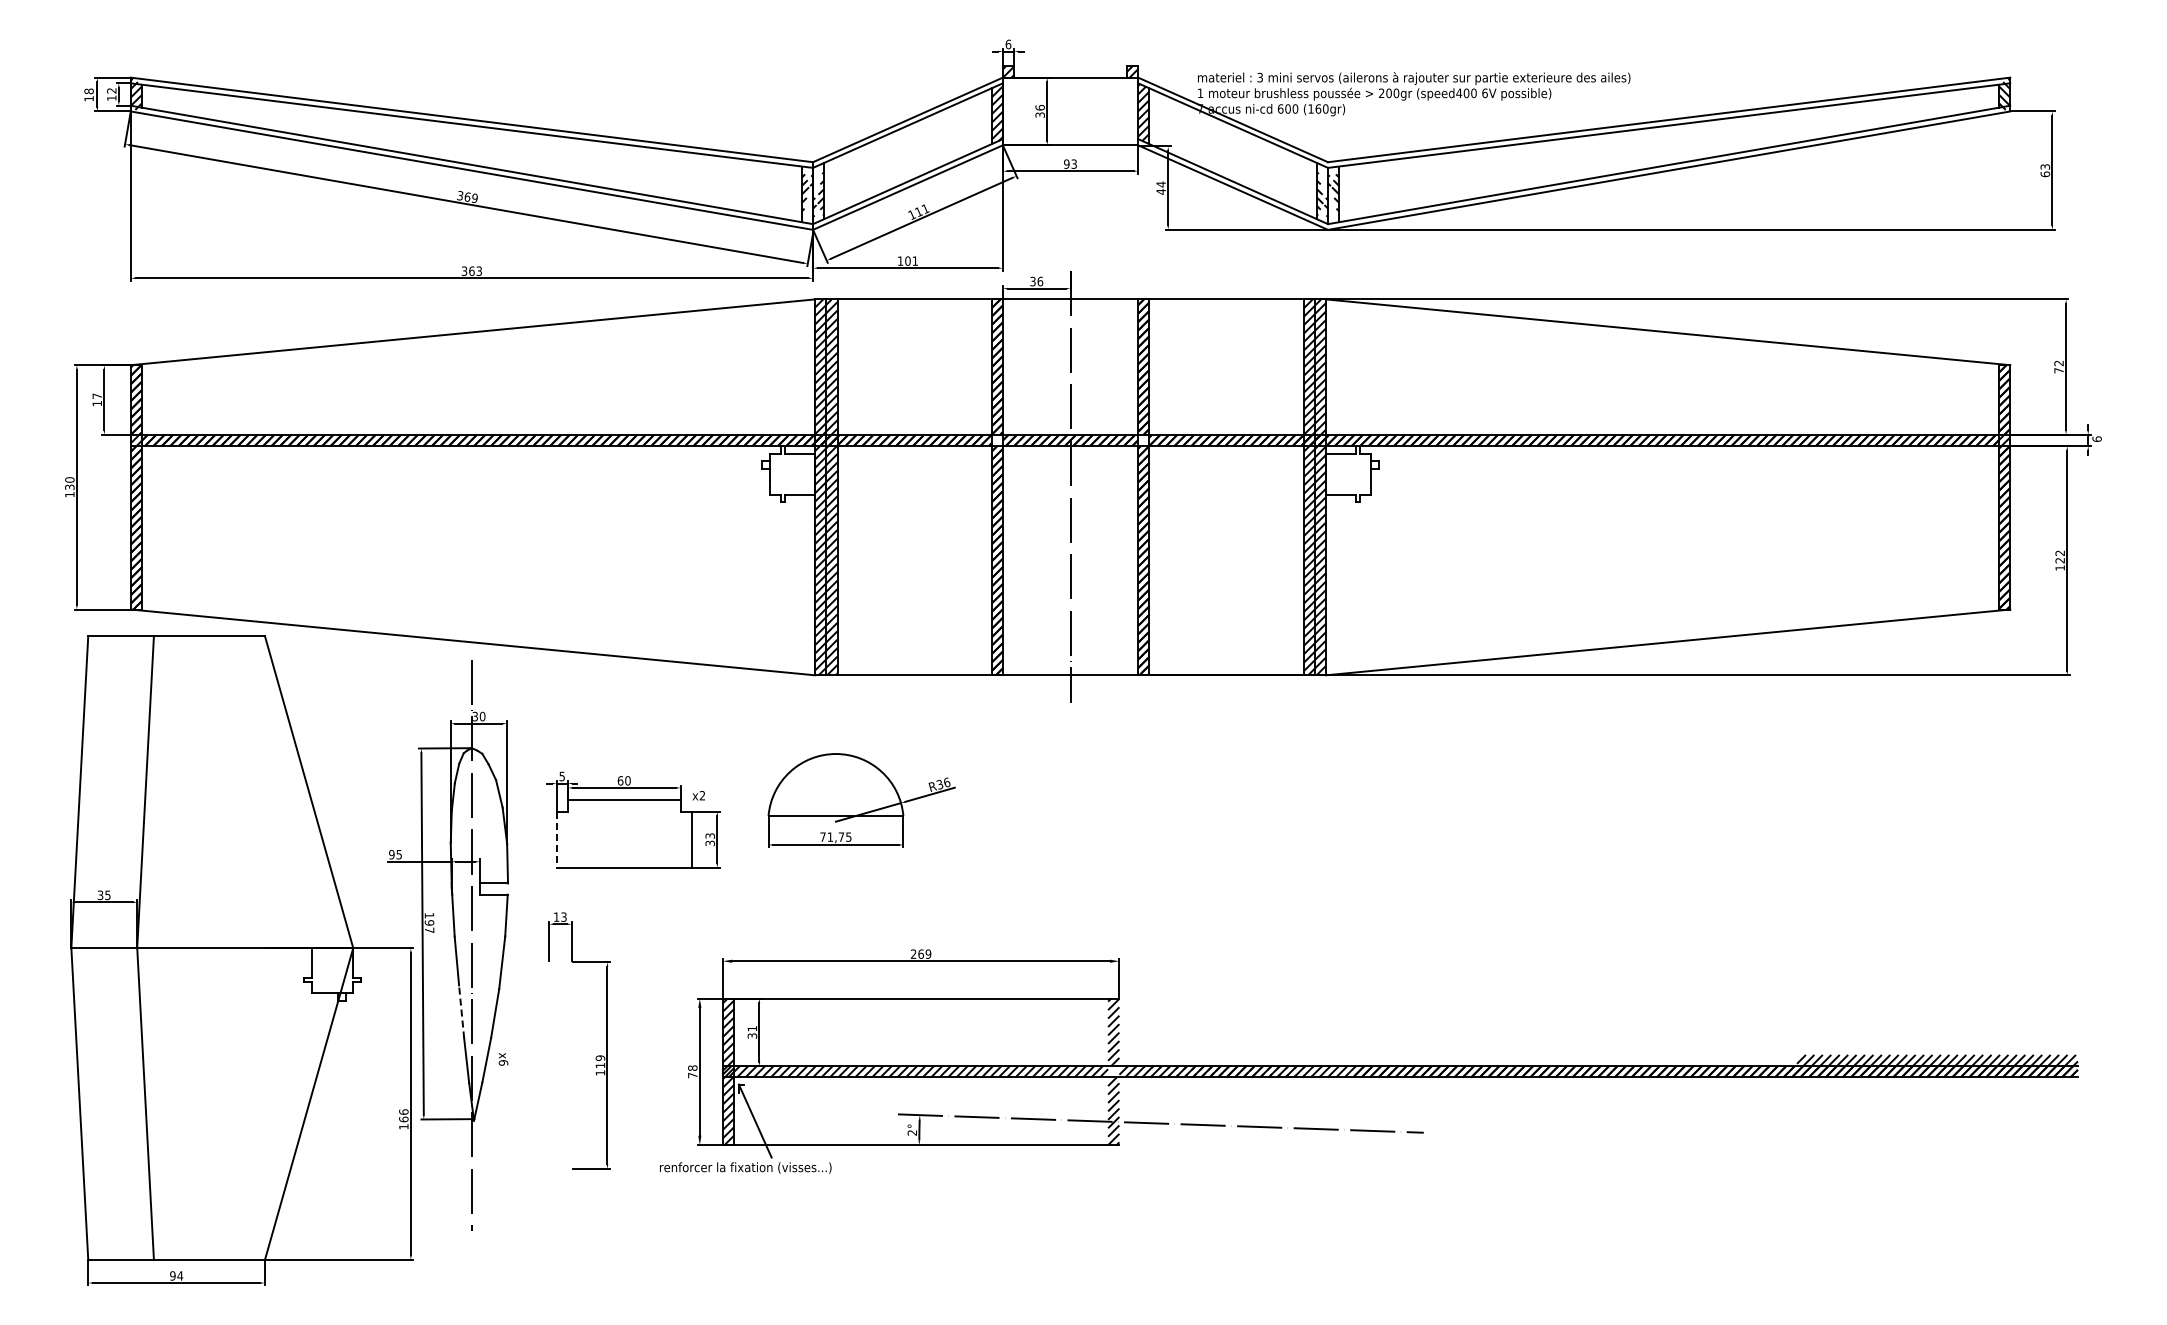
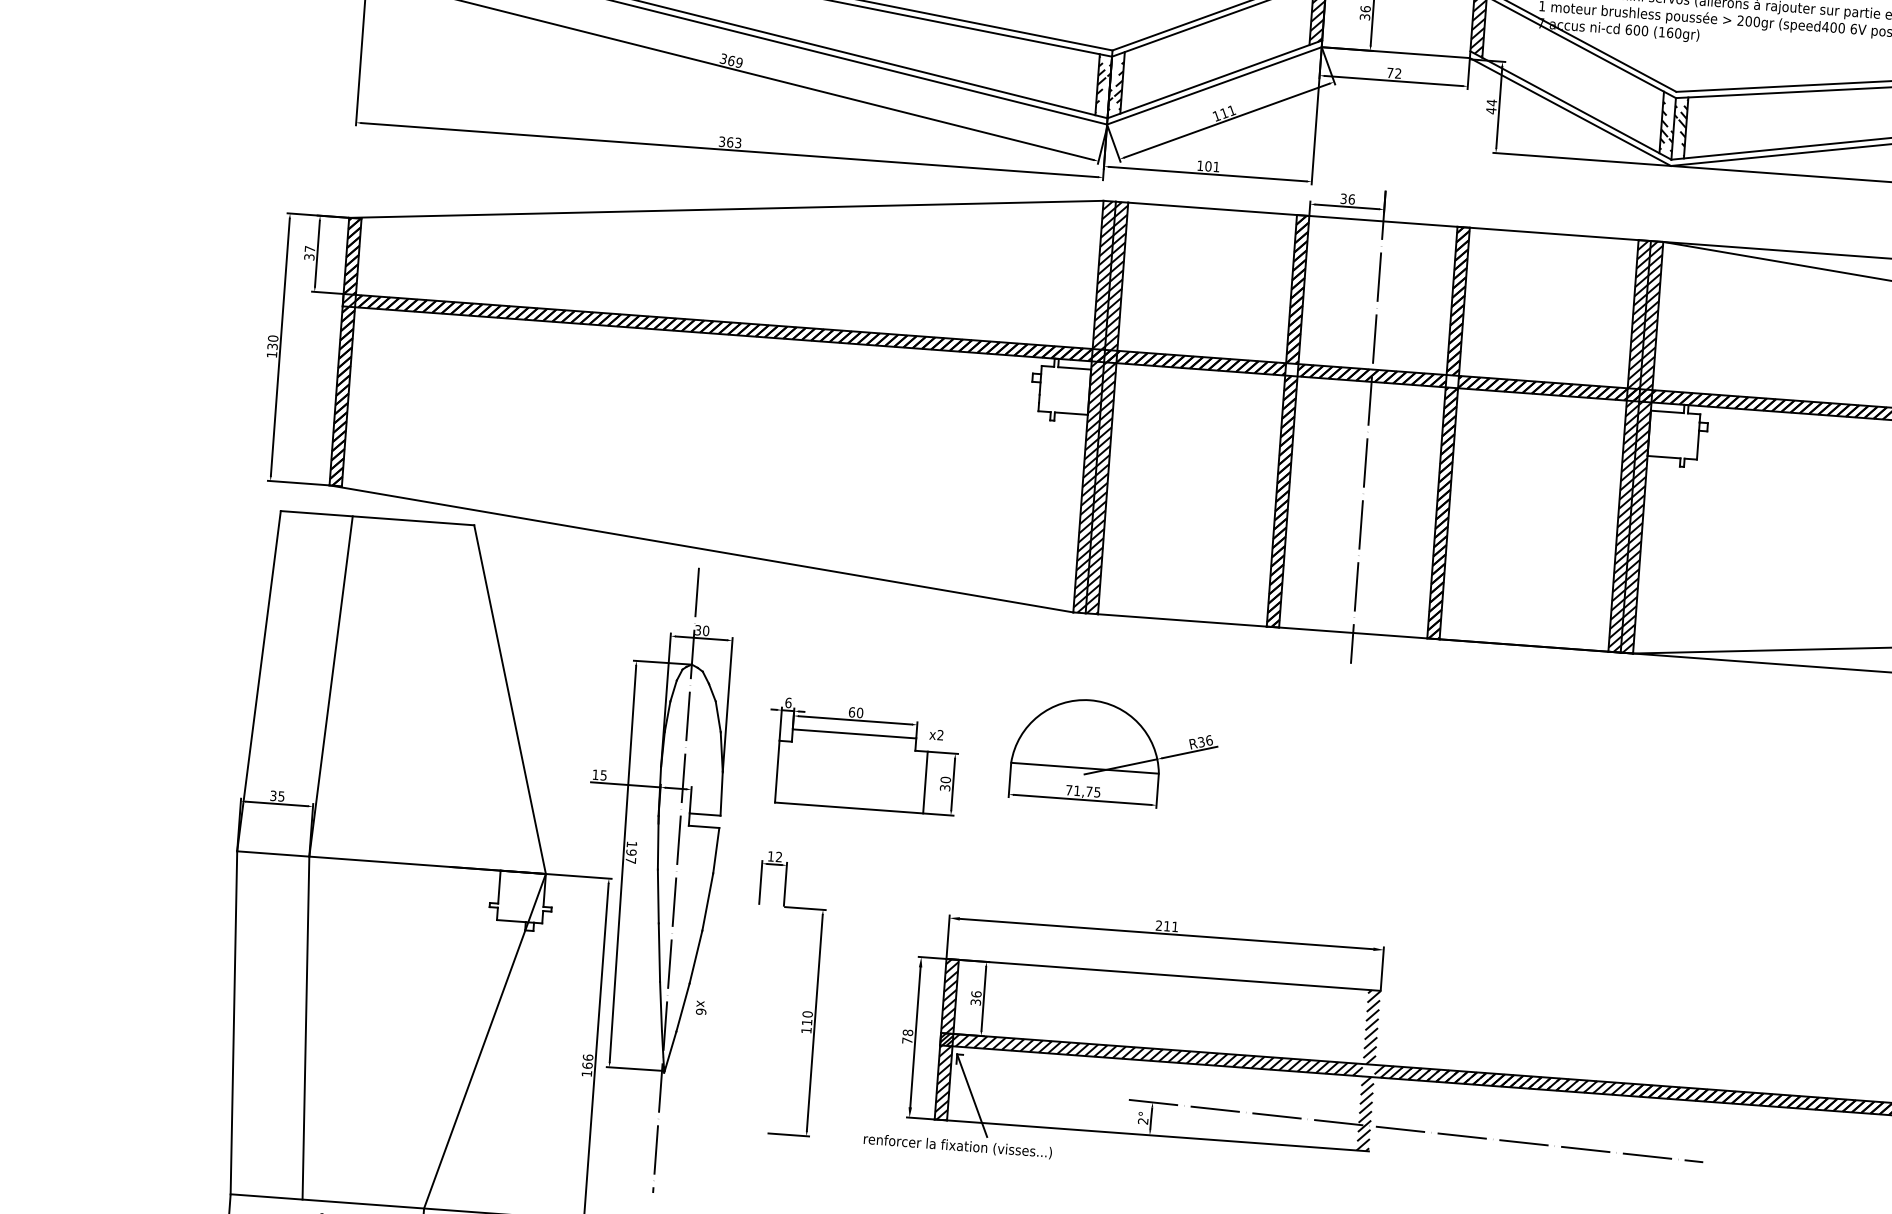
text: (1070, 163) -> (1394, 72), 93 -> 72
text: (97, 403) -> (309, 257), 17 -> 37
text: (562, 776) -> (788, 702), 5 -> 6
text: (709, 835) -> (945, 779), 33 -> 30
line: (556, 840) -> (777, 772), dashed -> solid
text: (391, 854) -> (595, 774), 95 -> 15
text: (563, 917) -> (778, 857), 13 -> 12
text: (924, 953) -> (1170, 925), 269 -> 211
line: (461, 1011) -> (659, 952), dashed -> solid
text: (752, 1028) -> (976, 994), 31 -> 36
text: (600, 1057) -> (807, 1013), 119 -> 110

